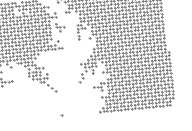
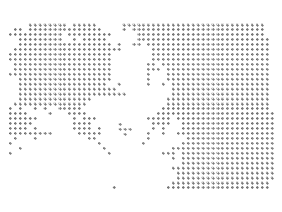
part: (60, 27) -> (125, 129), moved

